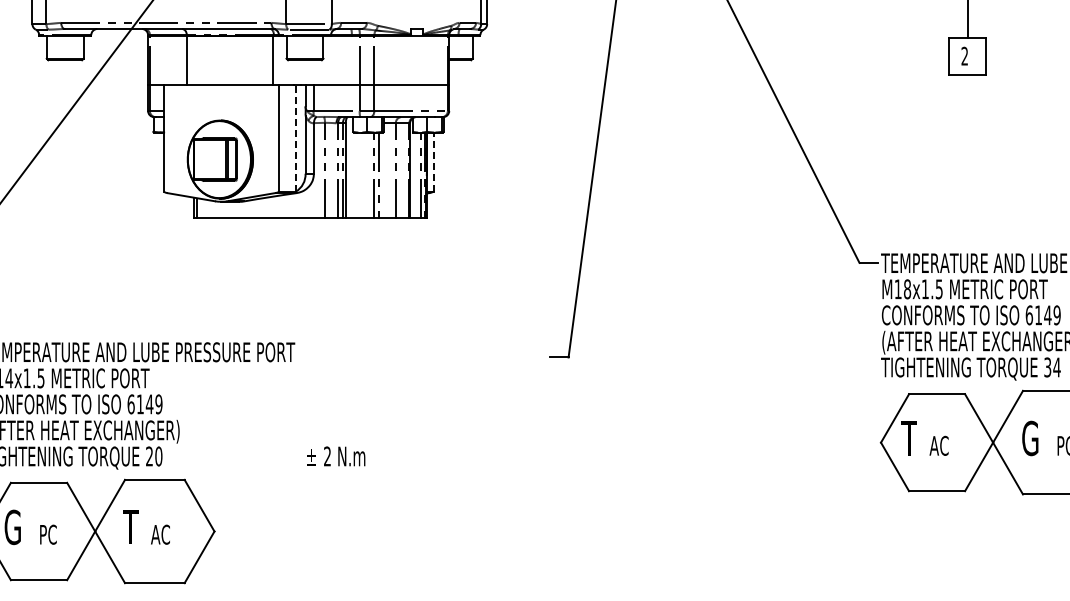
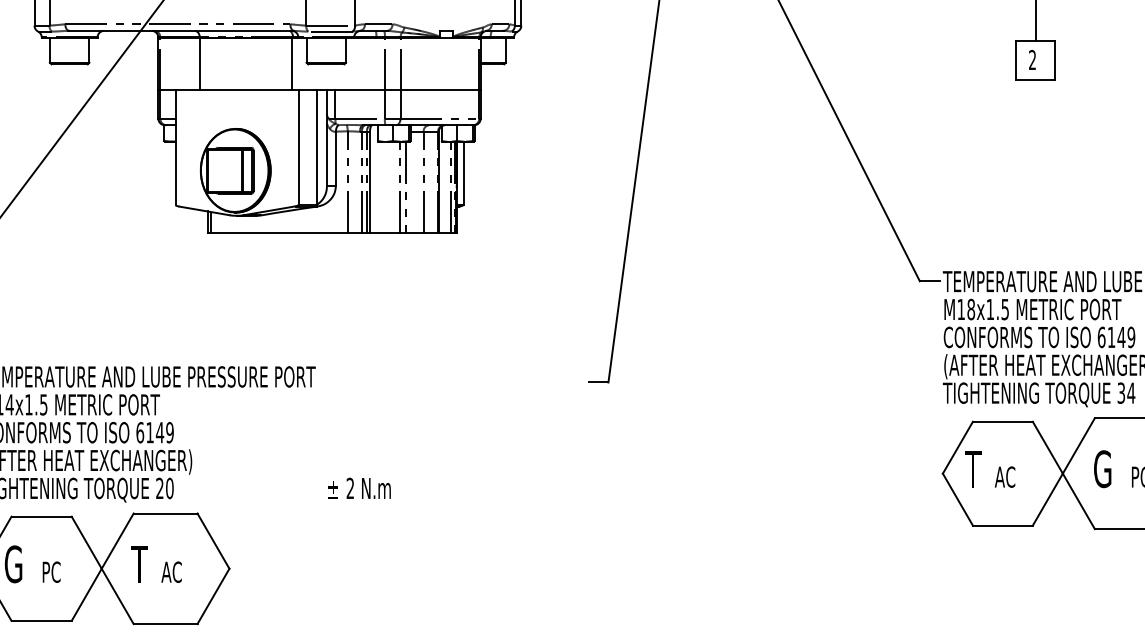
line: (295, 138) -> (316, 148), dashed -> solid
line: (433, 162) -> (463, 173), dashed -> solid

